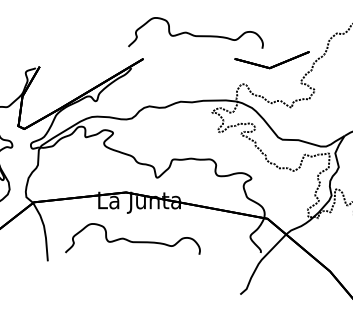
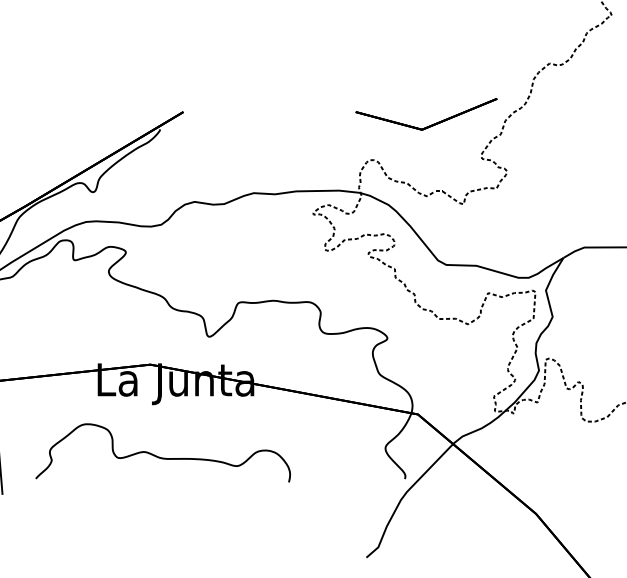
curve: (194, 34) -> (279, 65), removed

